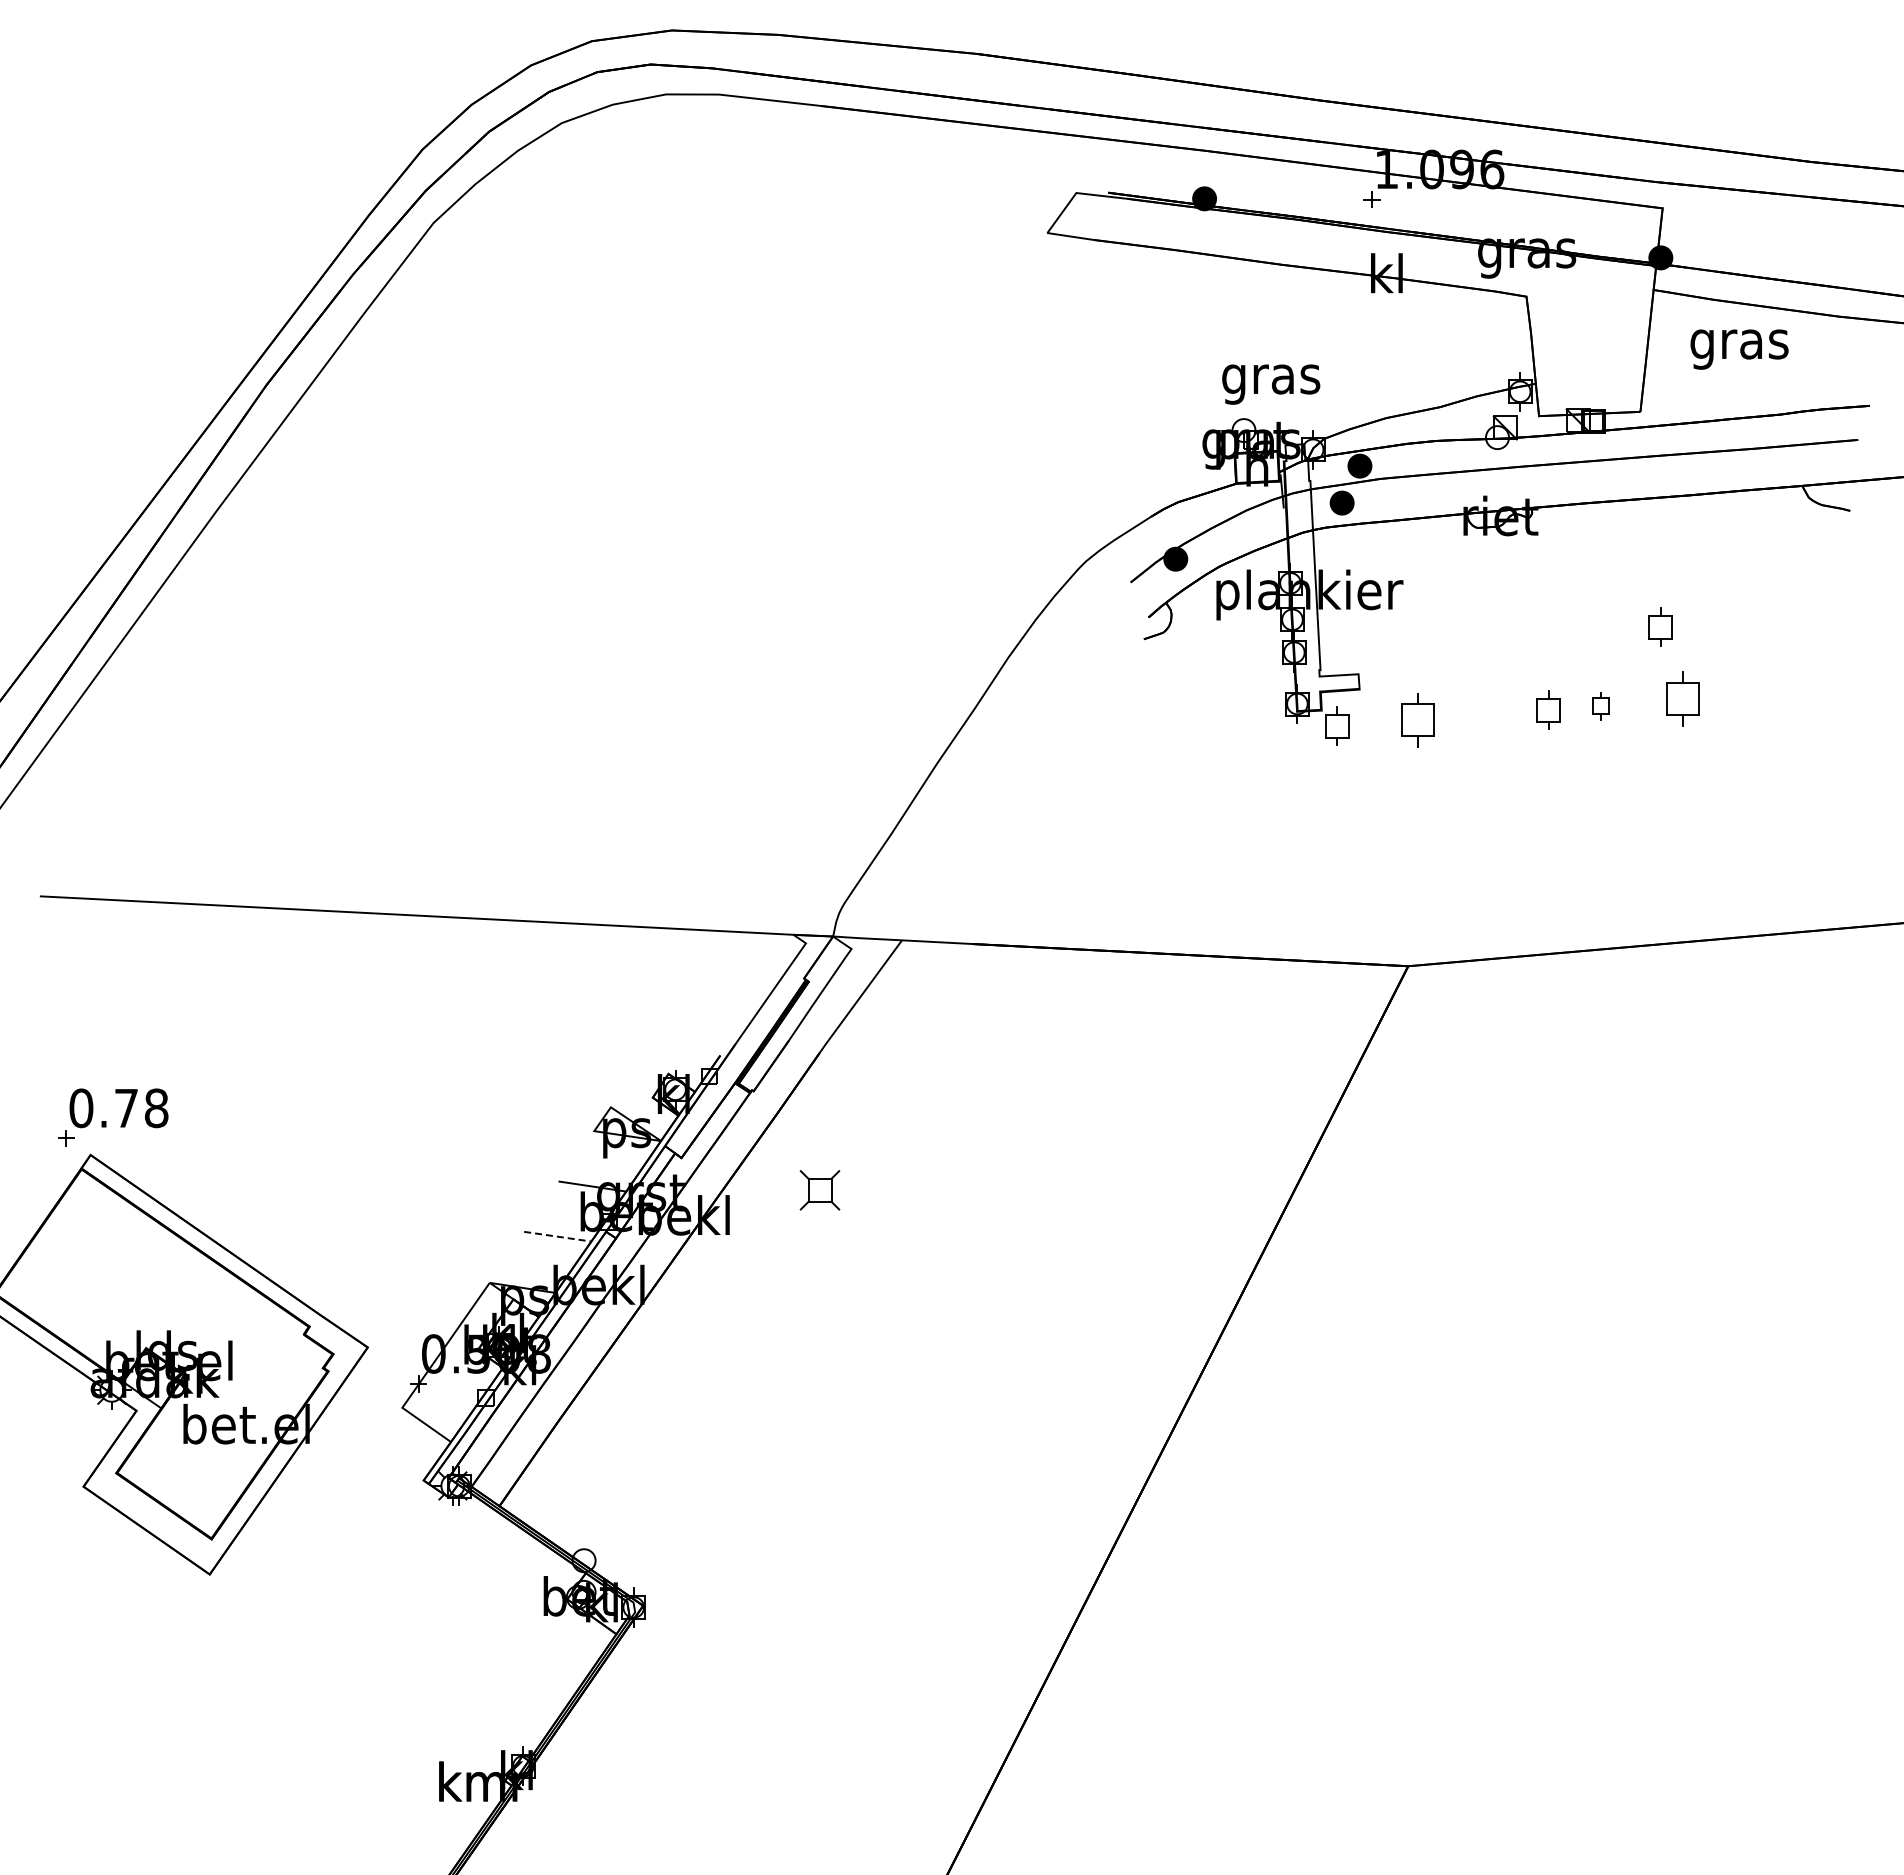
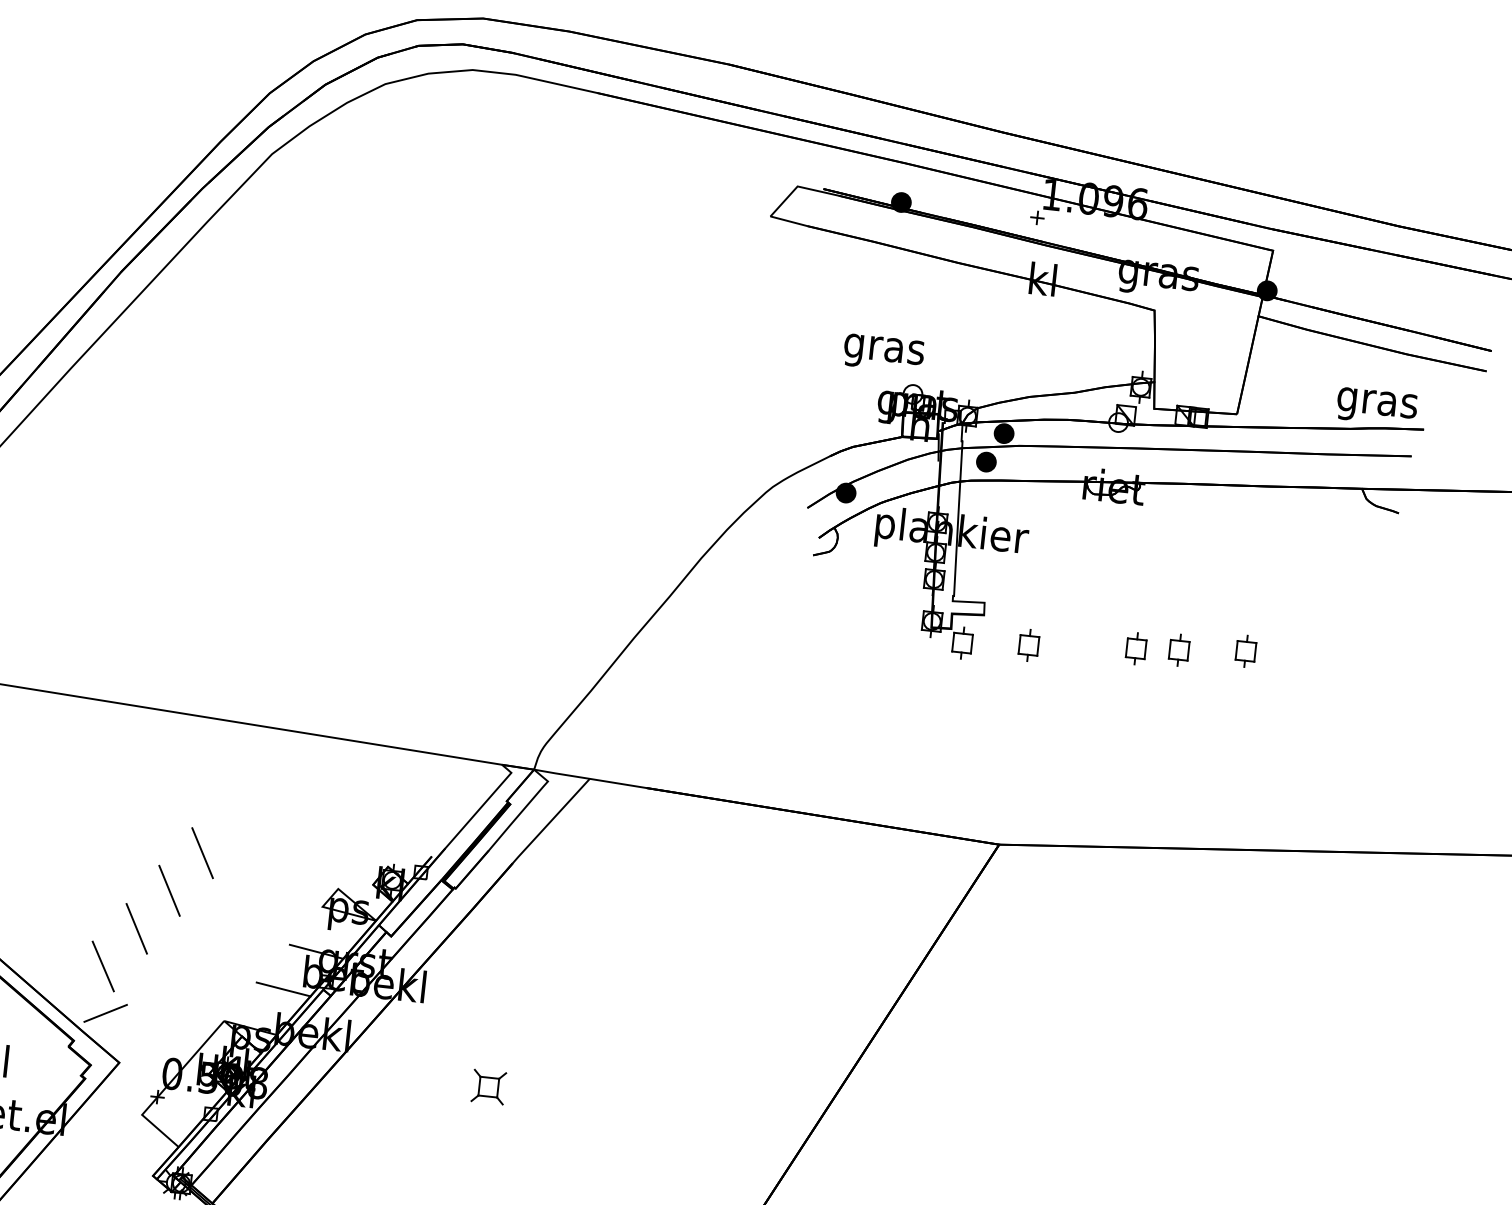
text: (1739, 349) -> (1376, 406), moved
text: (1271, 384) -> (884, 353), moved
part: (1660, 626) -> (1234, 590), removed
part: (1682, 698) -> (1245, 651), size x0.71
part: (1601, 705) -> (1179, 649), size x1.43
part: (1418, 719) -> (1029, 644), size x0.71
line: (441, 1081) -> (202, 852), added
line: (405, 1131) -> (169, 890), added
line: (370, 1182) -> (136, 928), added
part: (819, 1190) -> (488, 1087), moved
line: (335, 1232) -> (103, 966), added
line: (557, 1236) -> (283, 989), dashed -> solid
line: (344, 1289) -> (105, 1013), added

